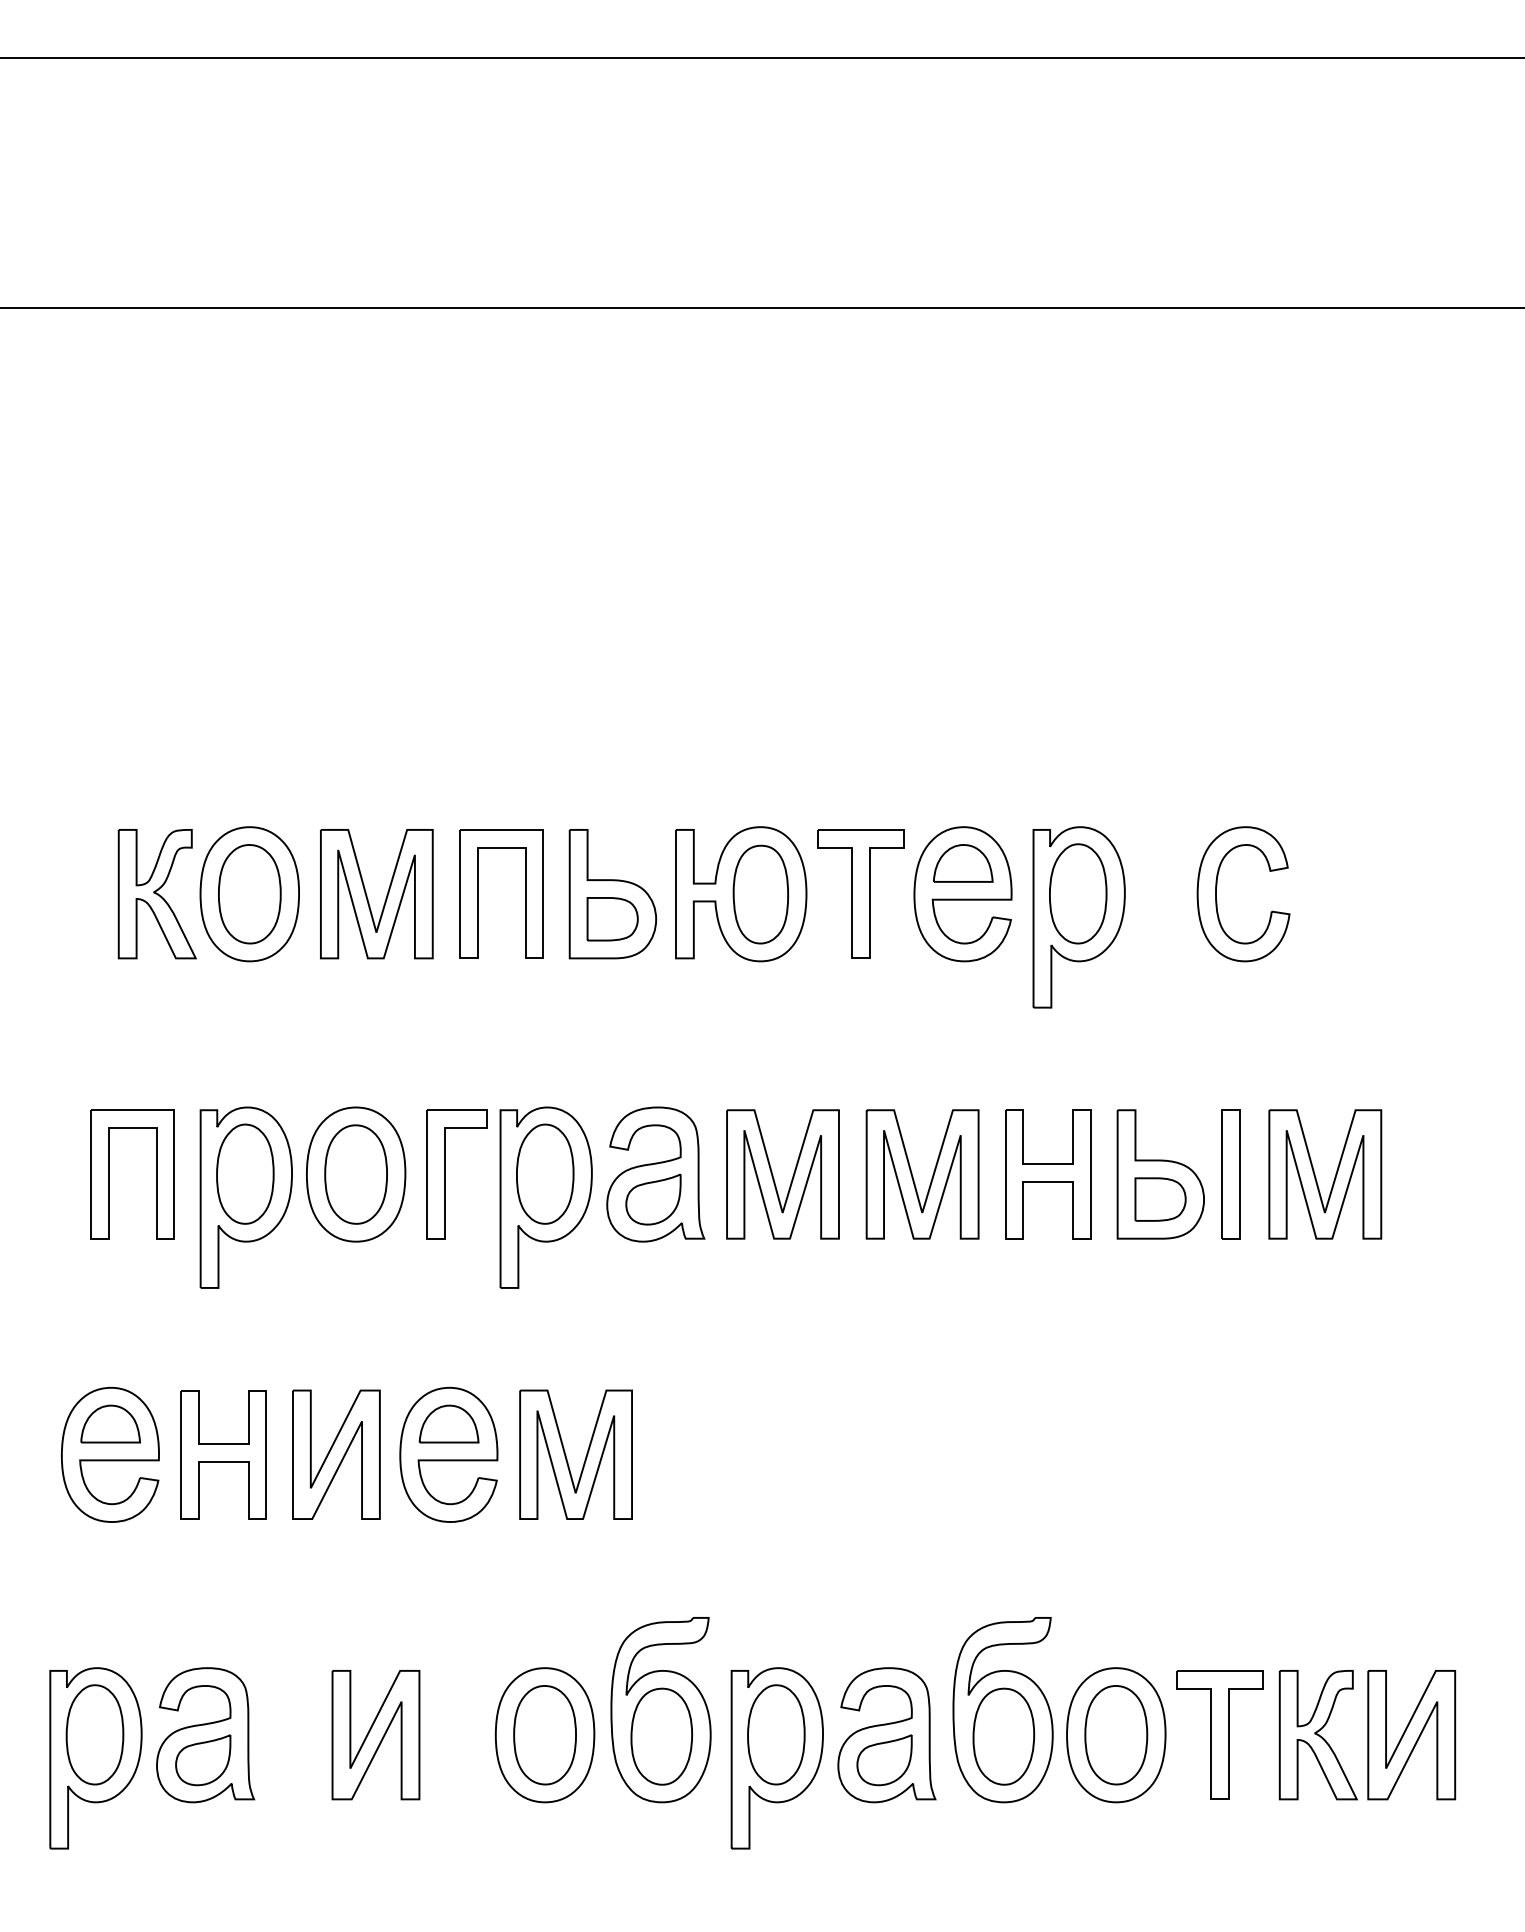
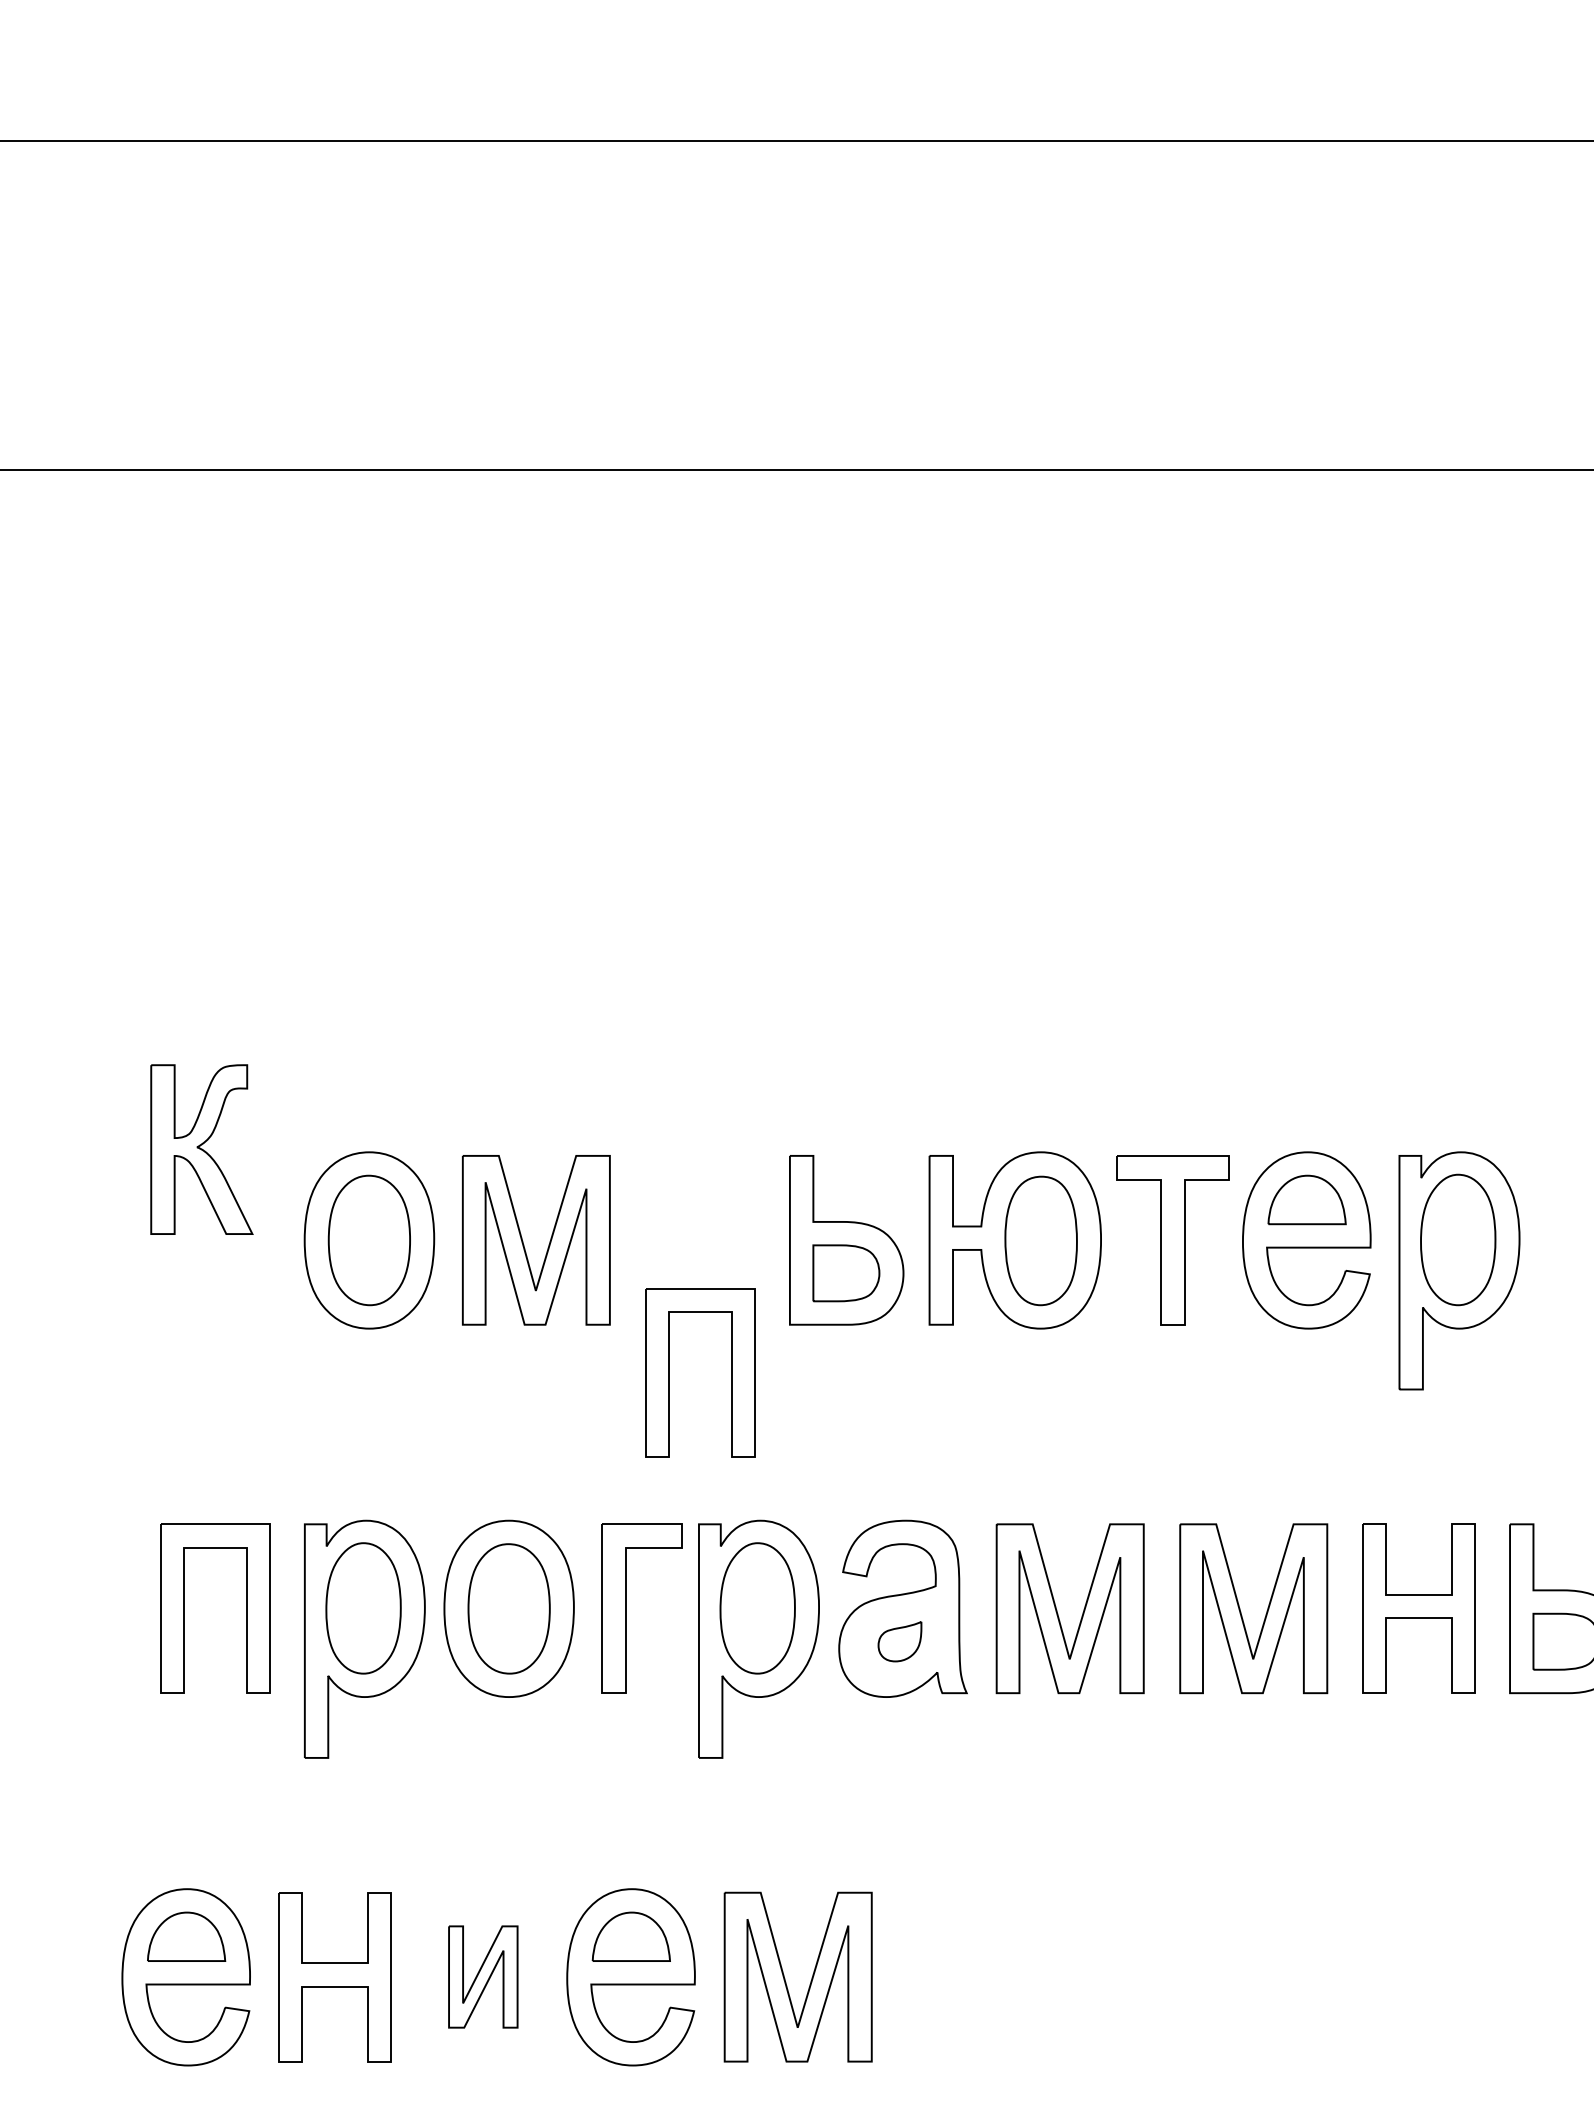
part: (478, 893) -> (669, 1372), moved
part: (156, 894) -> (200, 1150), moved
part: (653, 1199) -> (900, 1641), size x0.6
part: (336, 1454) -> (483, 1976), size x0.6

